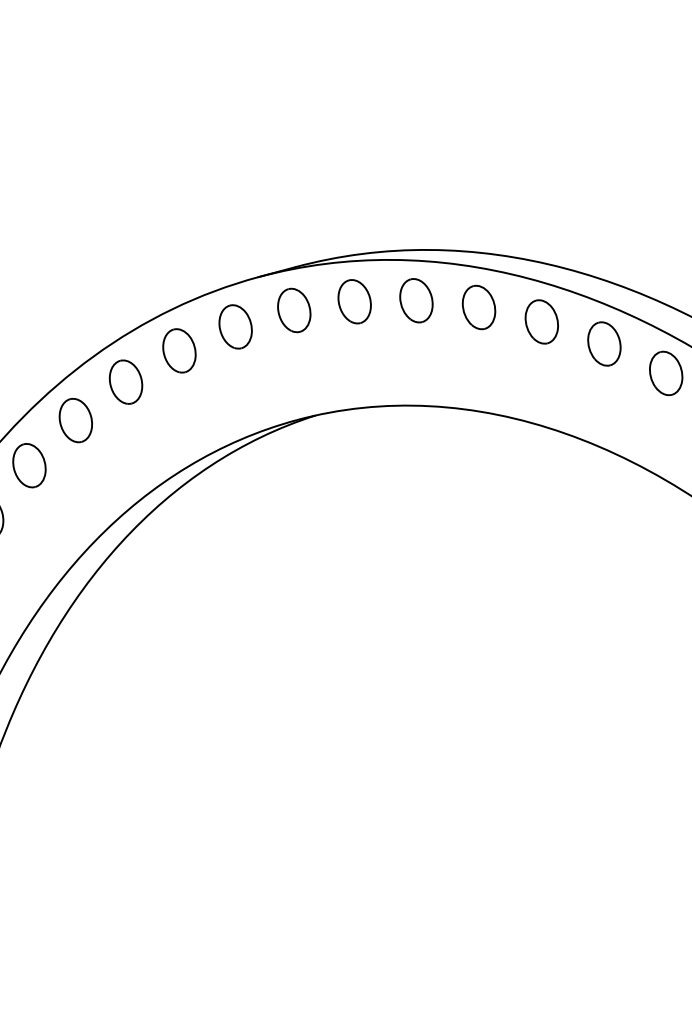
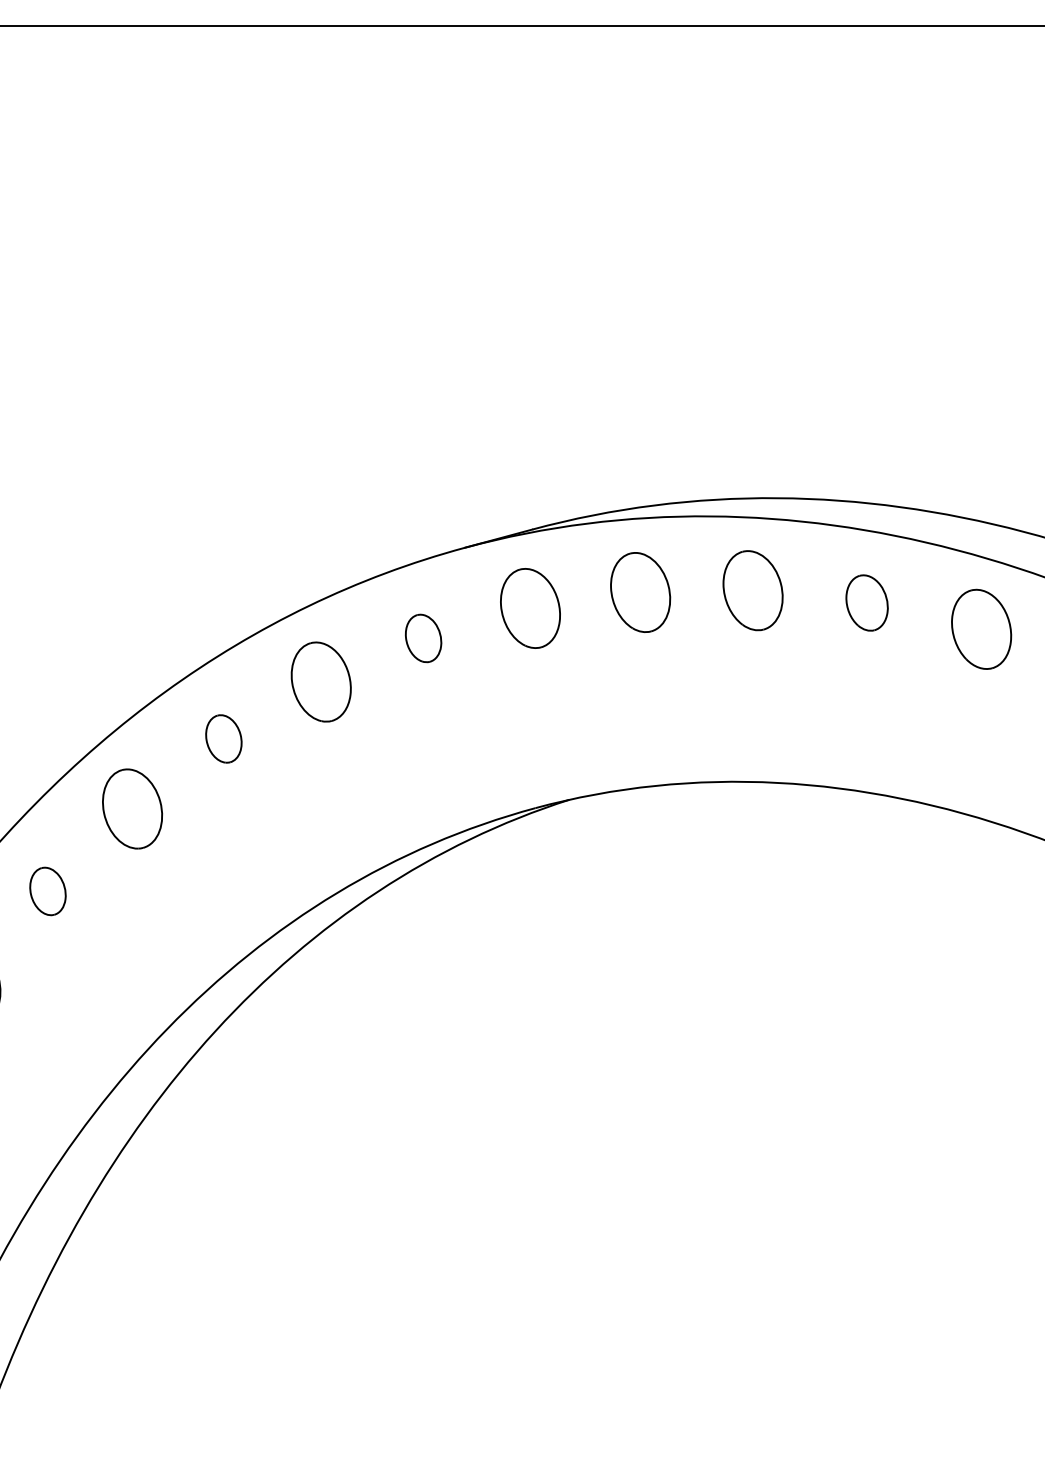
part: (478, 307) -> (866, 603), size x0.7
part: (235, 326) -> (423, 637), size x0.6
part: (125, 381) -> (222, 737), size x0.6
part: (29, 465) -> (48, 890), size x0.6

